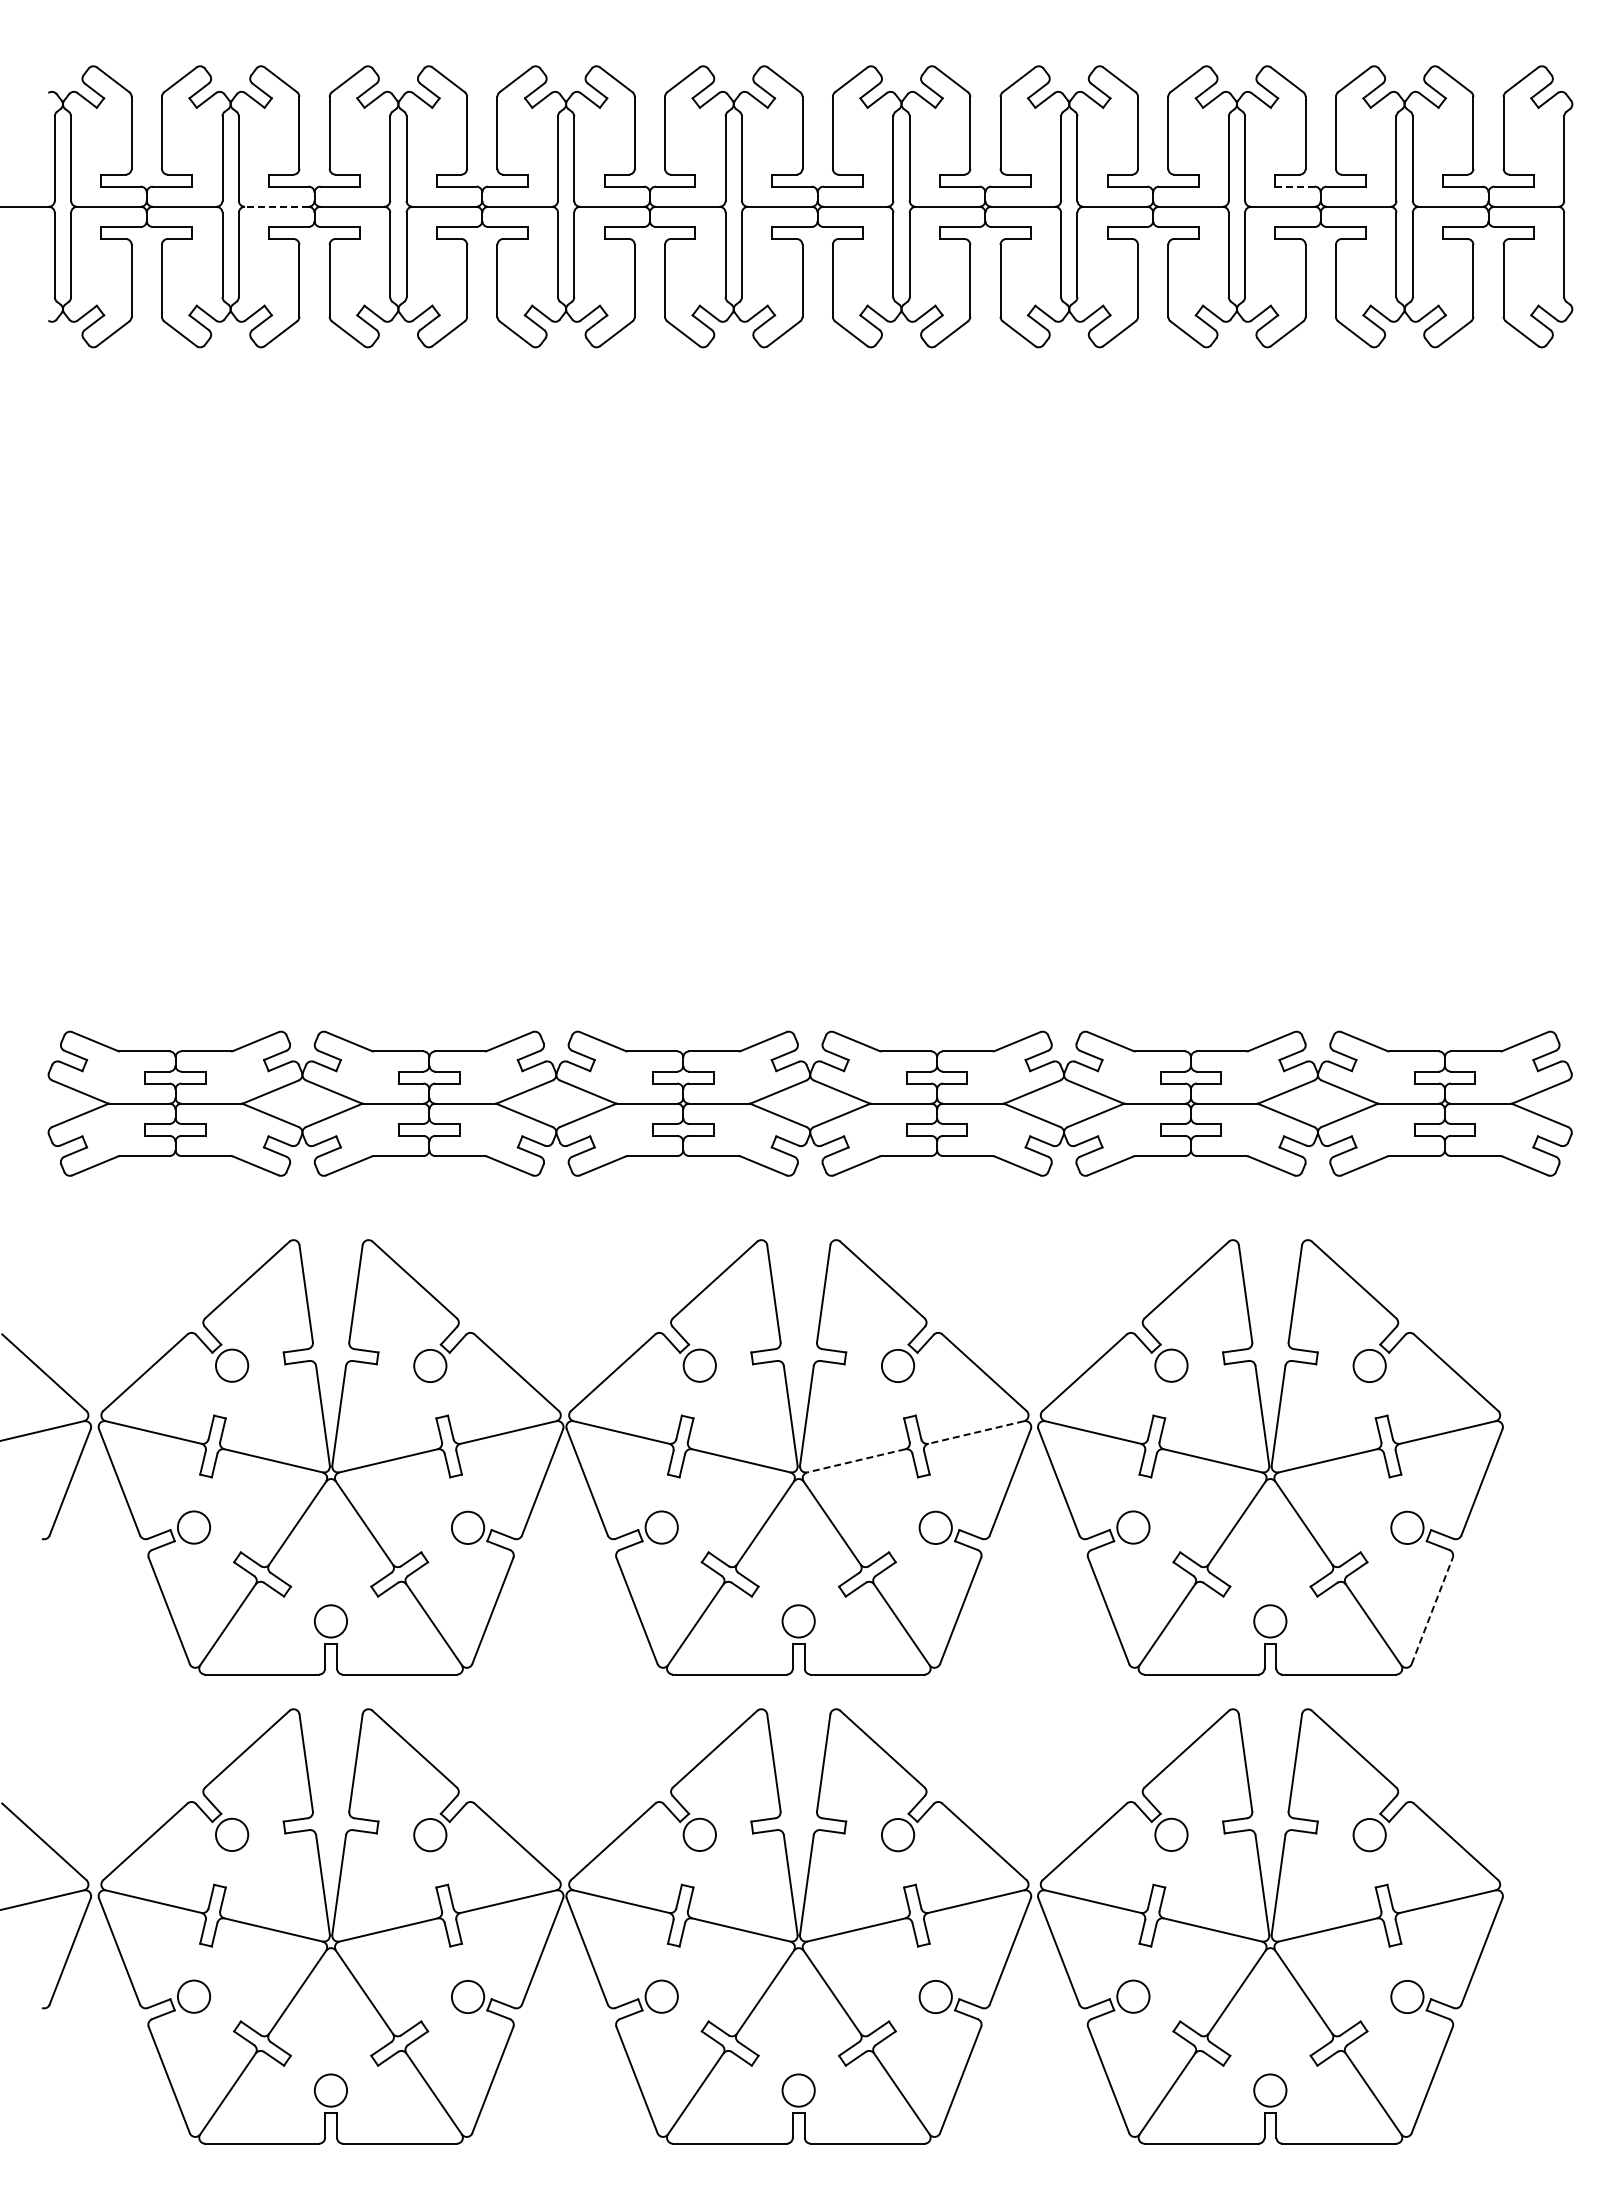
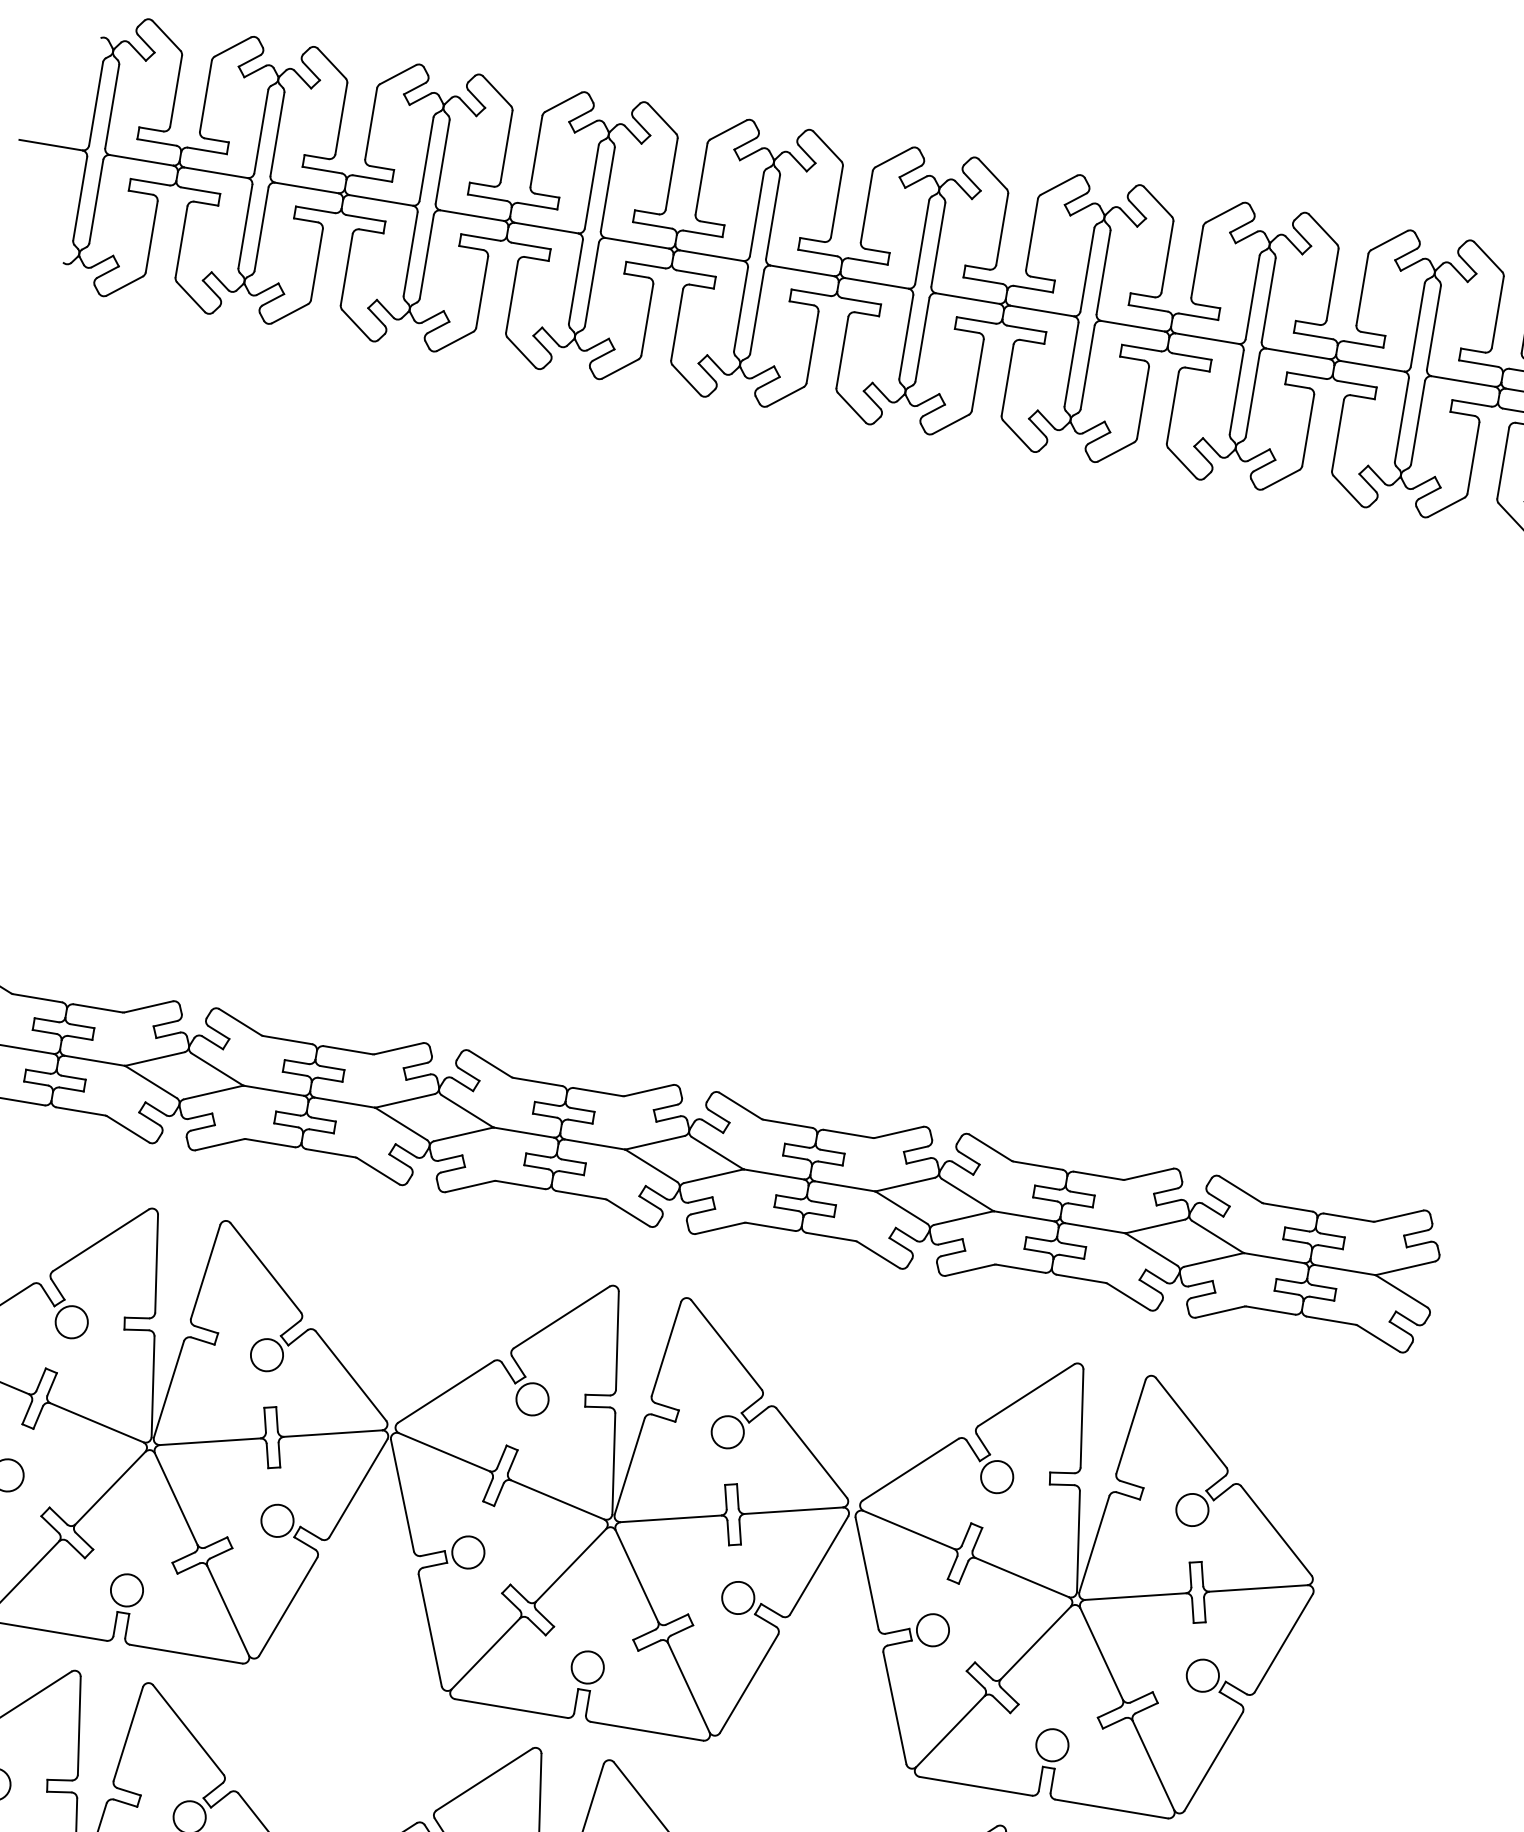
line: (1295, 186) -> (1313, 335), dashed -> solid
line: (276, 206) -> (306, 187), dashed -> solid
line: (975, 1432) -> (793, 1510), dashed -> solid
line: (855, 1460) -> (670, 1518), dashed -> solid
line: (1432, 1610) -> (1213, 1761), dashed -> solid

